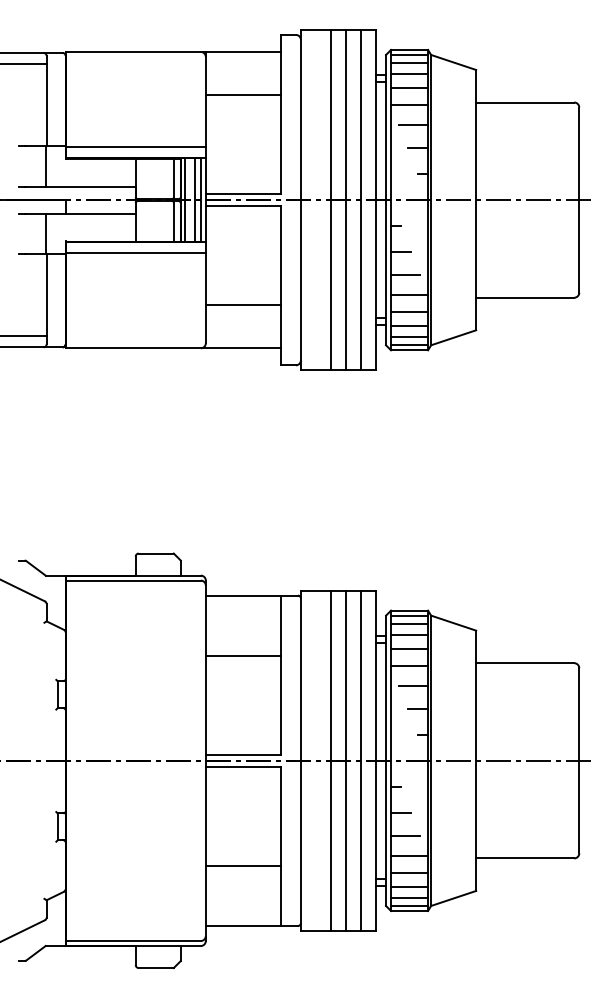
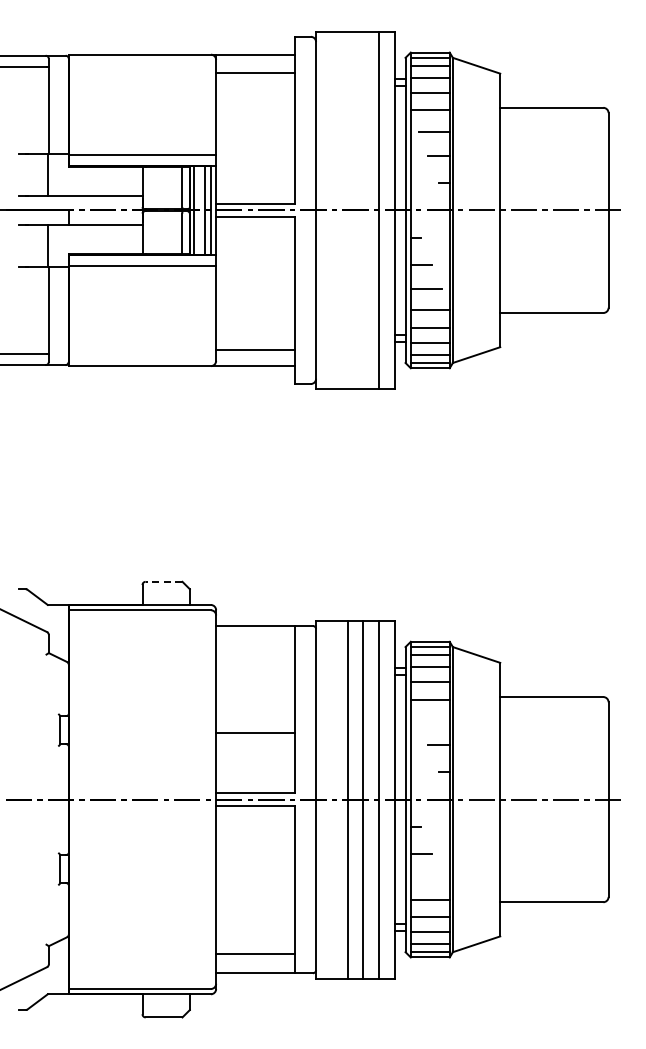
line: (242, 95) -> (254, 73), moved
line: (330, 199) -> (347, 209), removed
line: (346, 199) -> (363, 209), removed
line: (242, 305) -> (254, 350), moved
line: (156, 553) -> (164, 581), solid -> dashed
line: (242, 655) -> (254, 733), moved
line: (413, 685) -> (434, 720), removed
line: (405, 835) -> (425, 878), removed
line: (242, 865) -> (254, 953), moved

